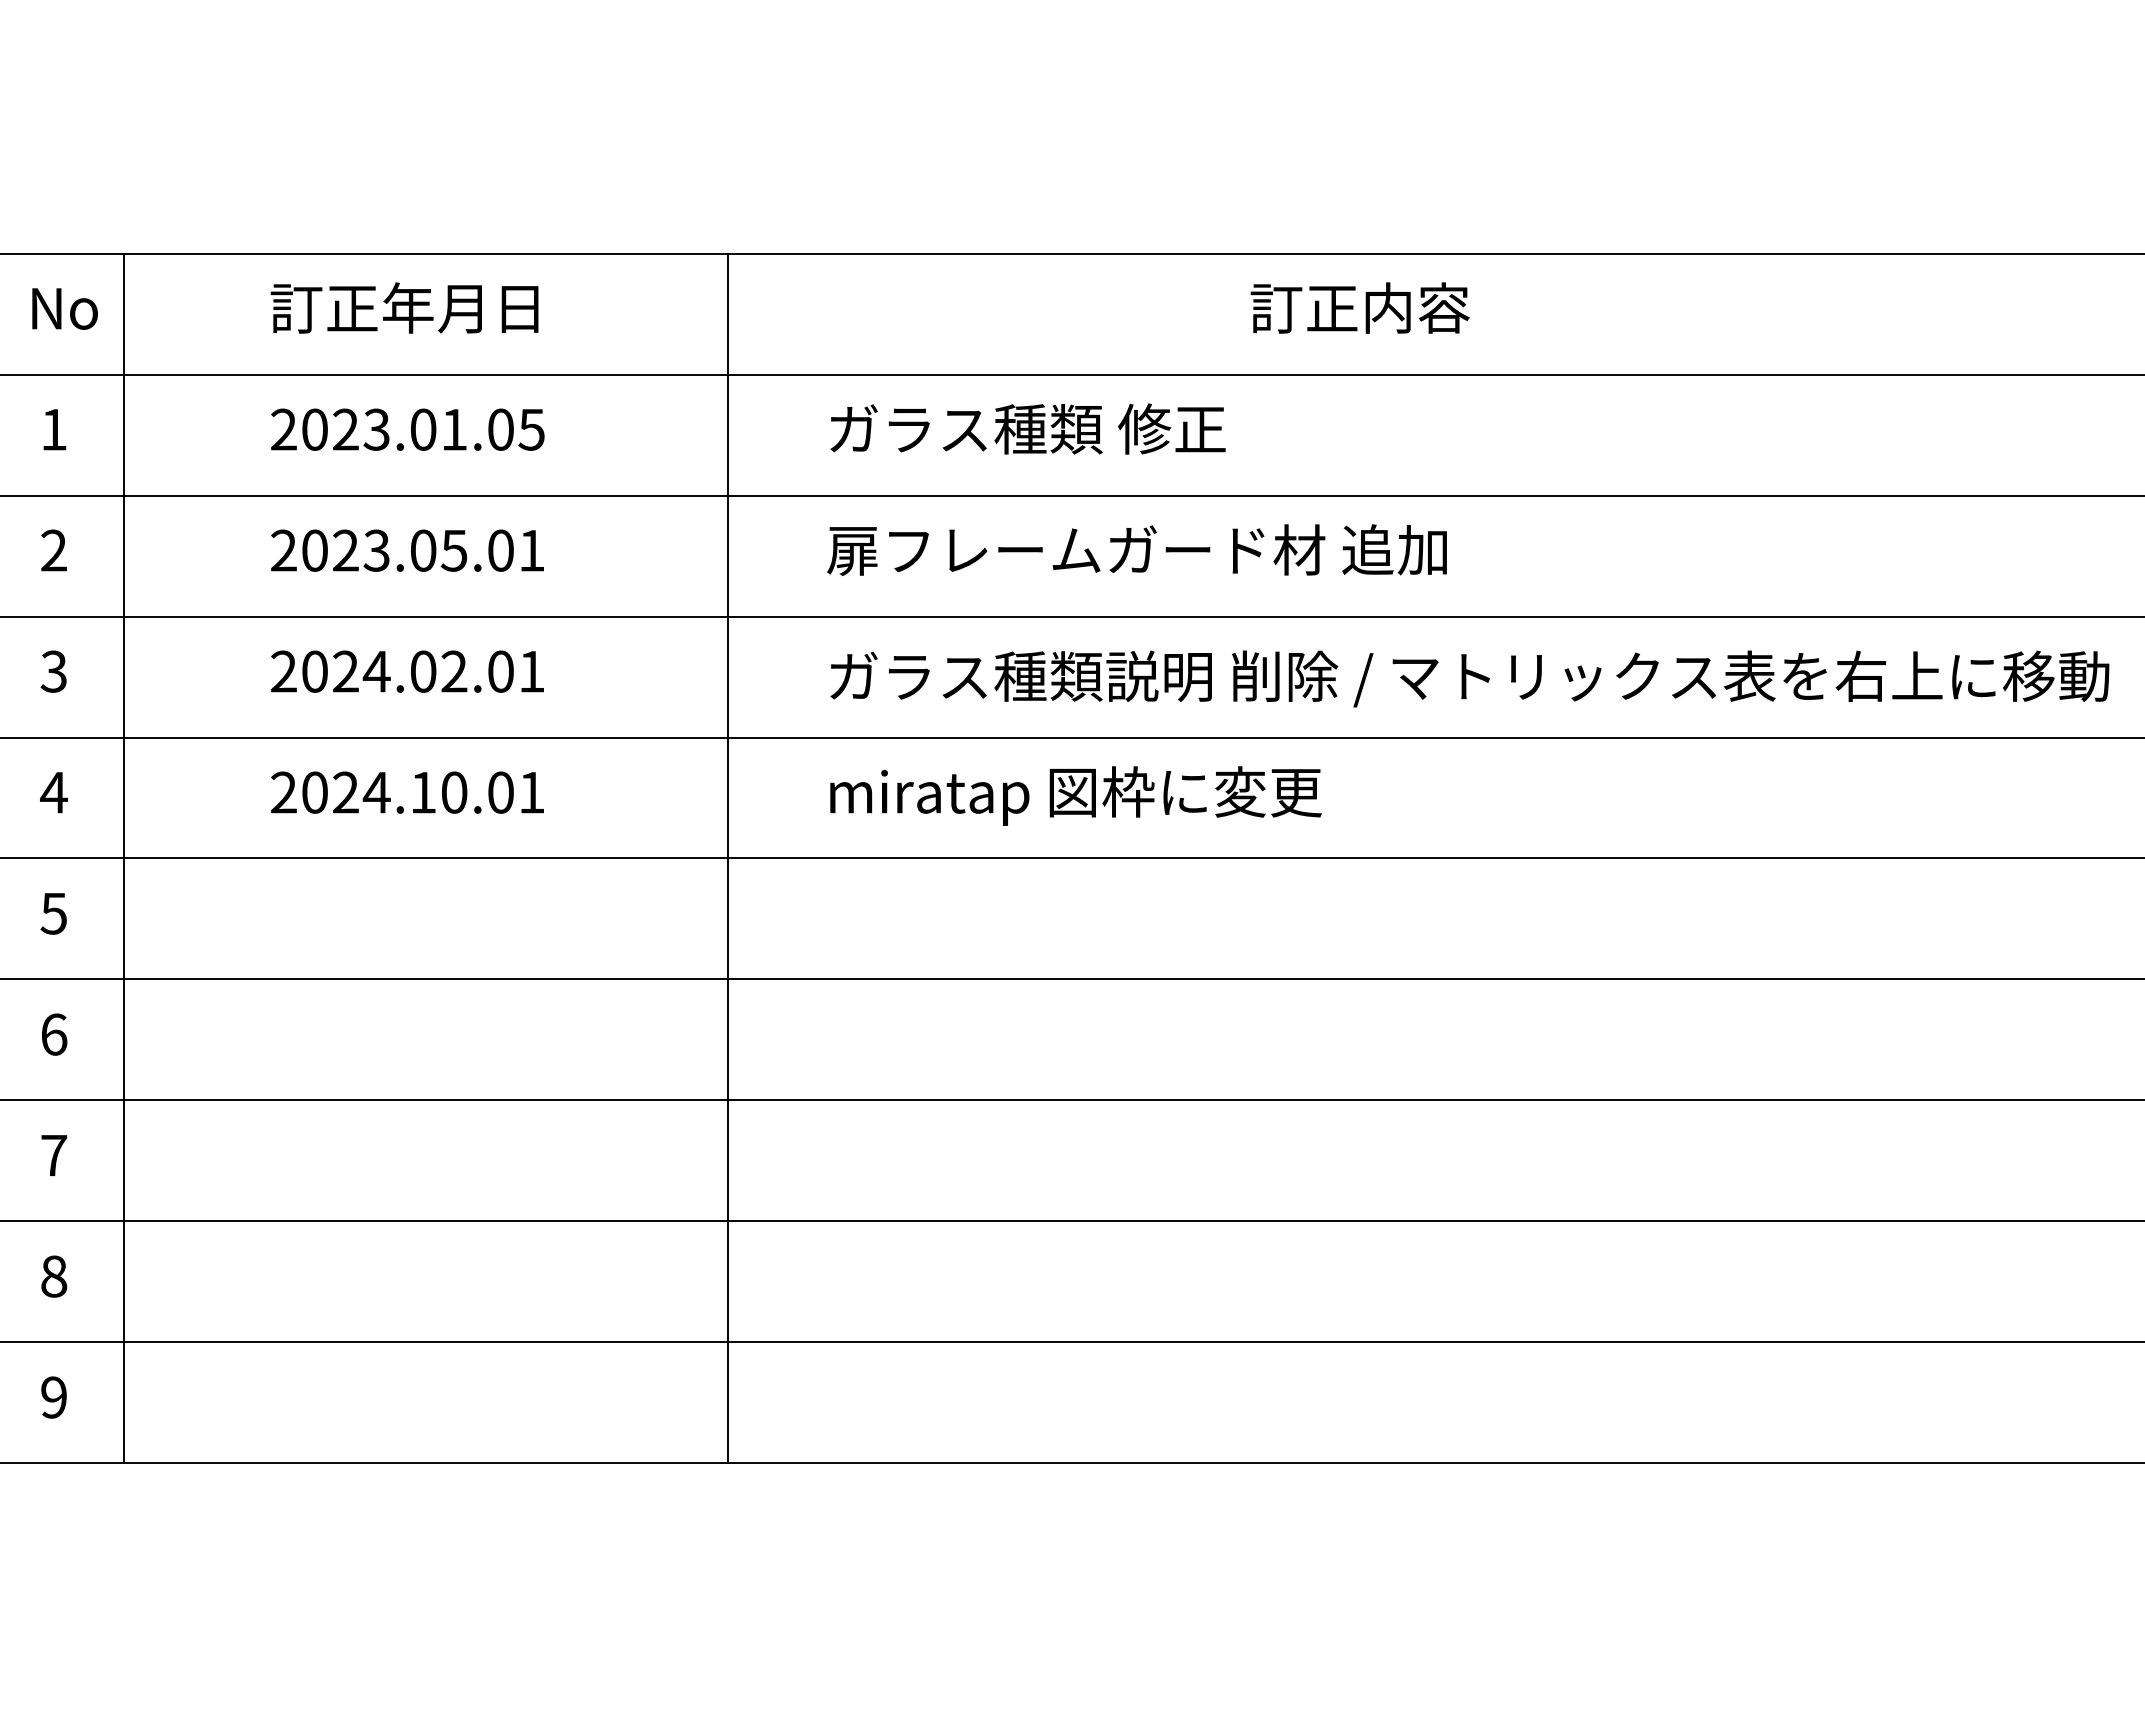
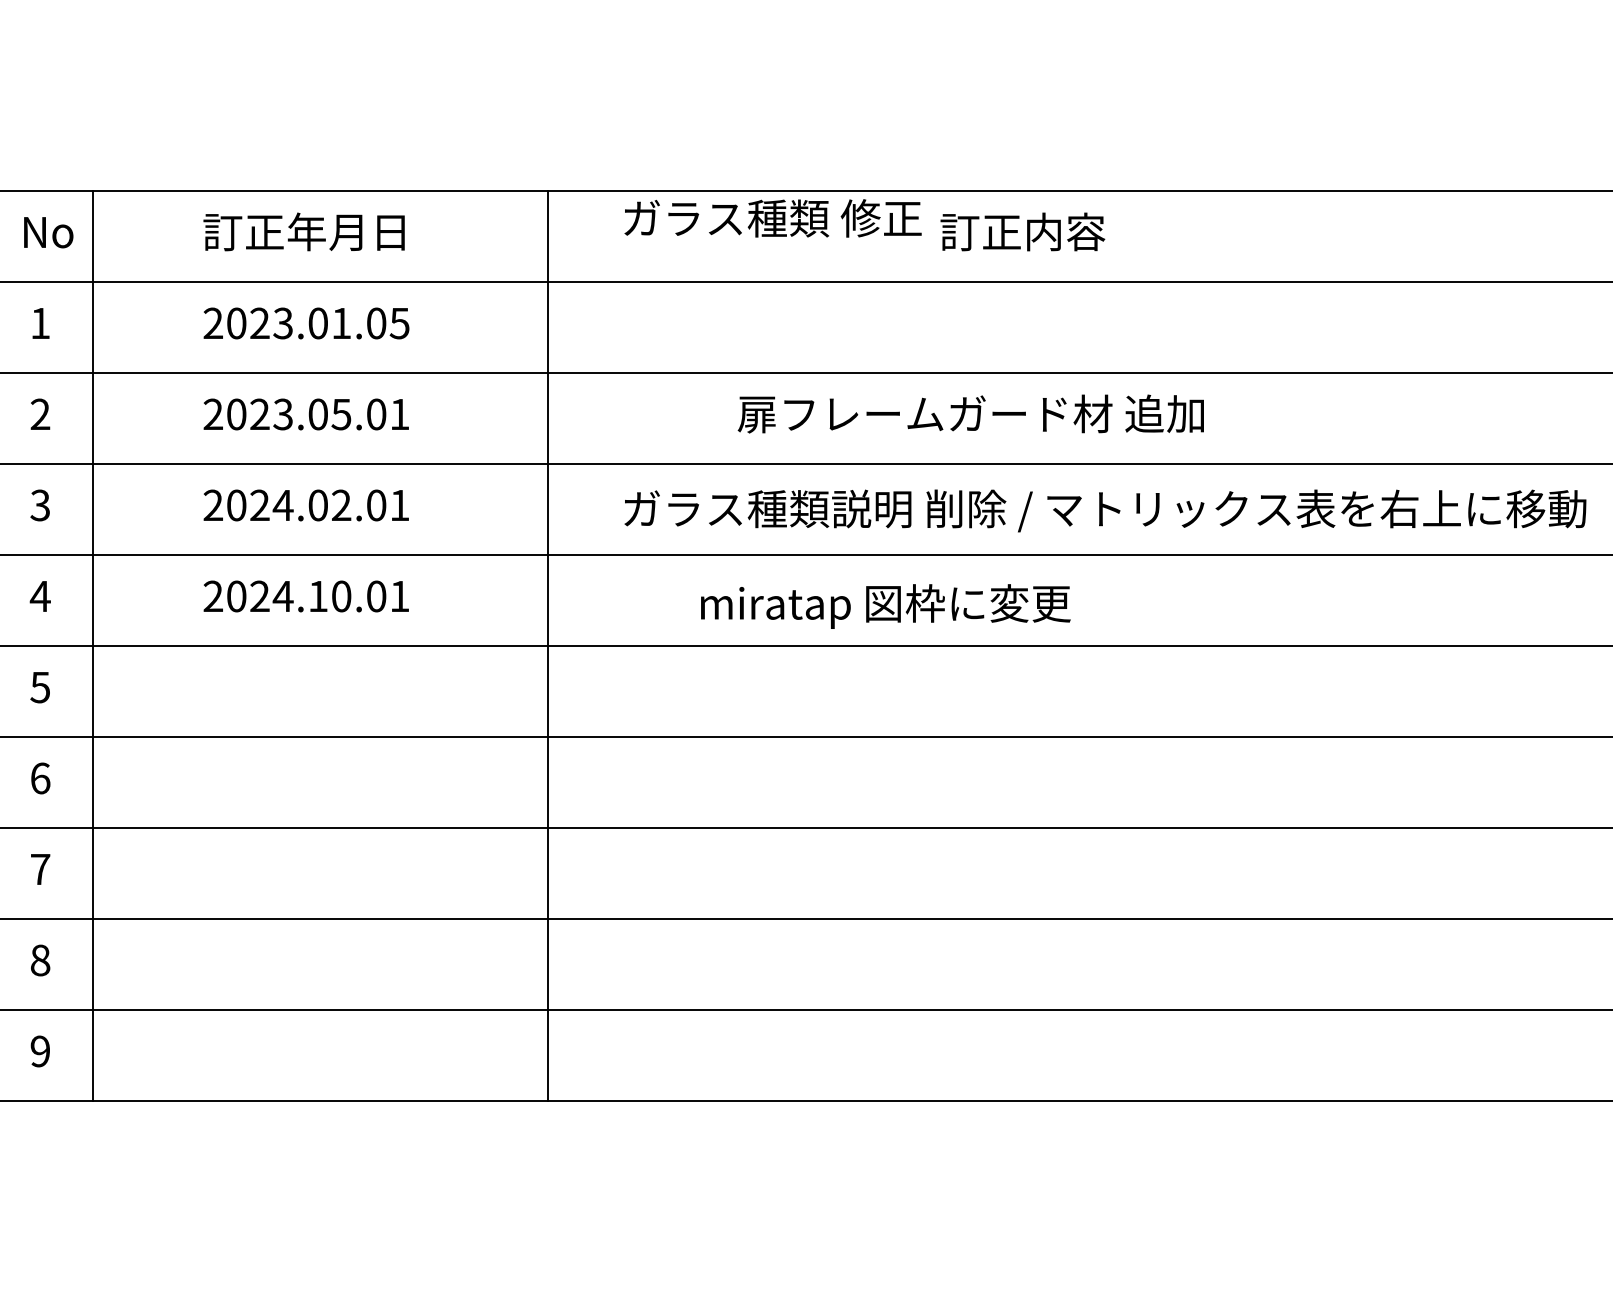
text: (1027, 428) -> (772, 217), moved
text: (1136, 549) -> (970, 413), moved
text: (1075, 795) -> (885, 606), moved

